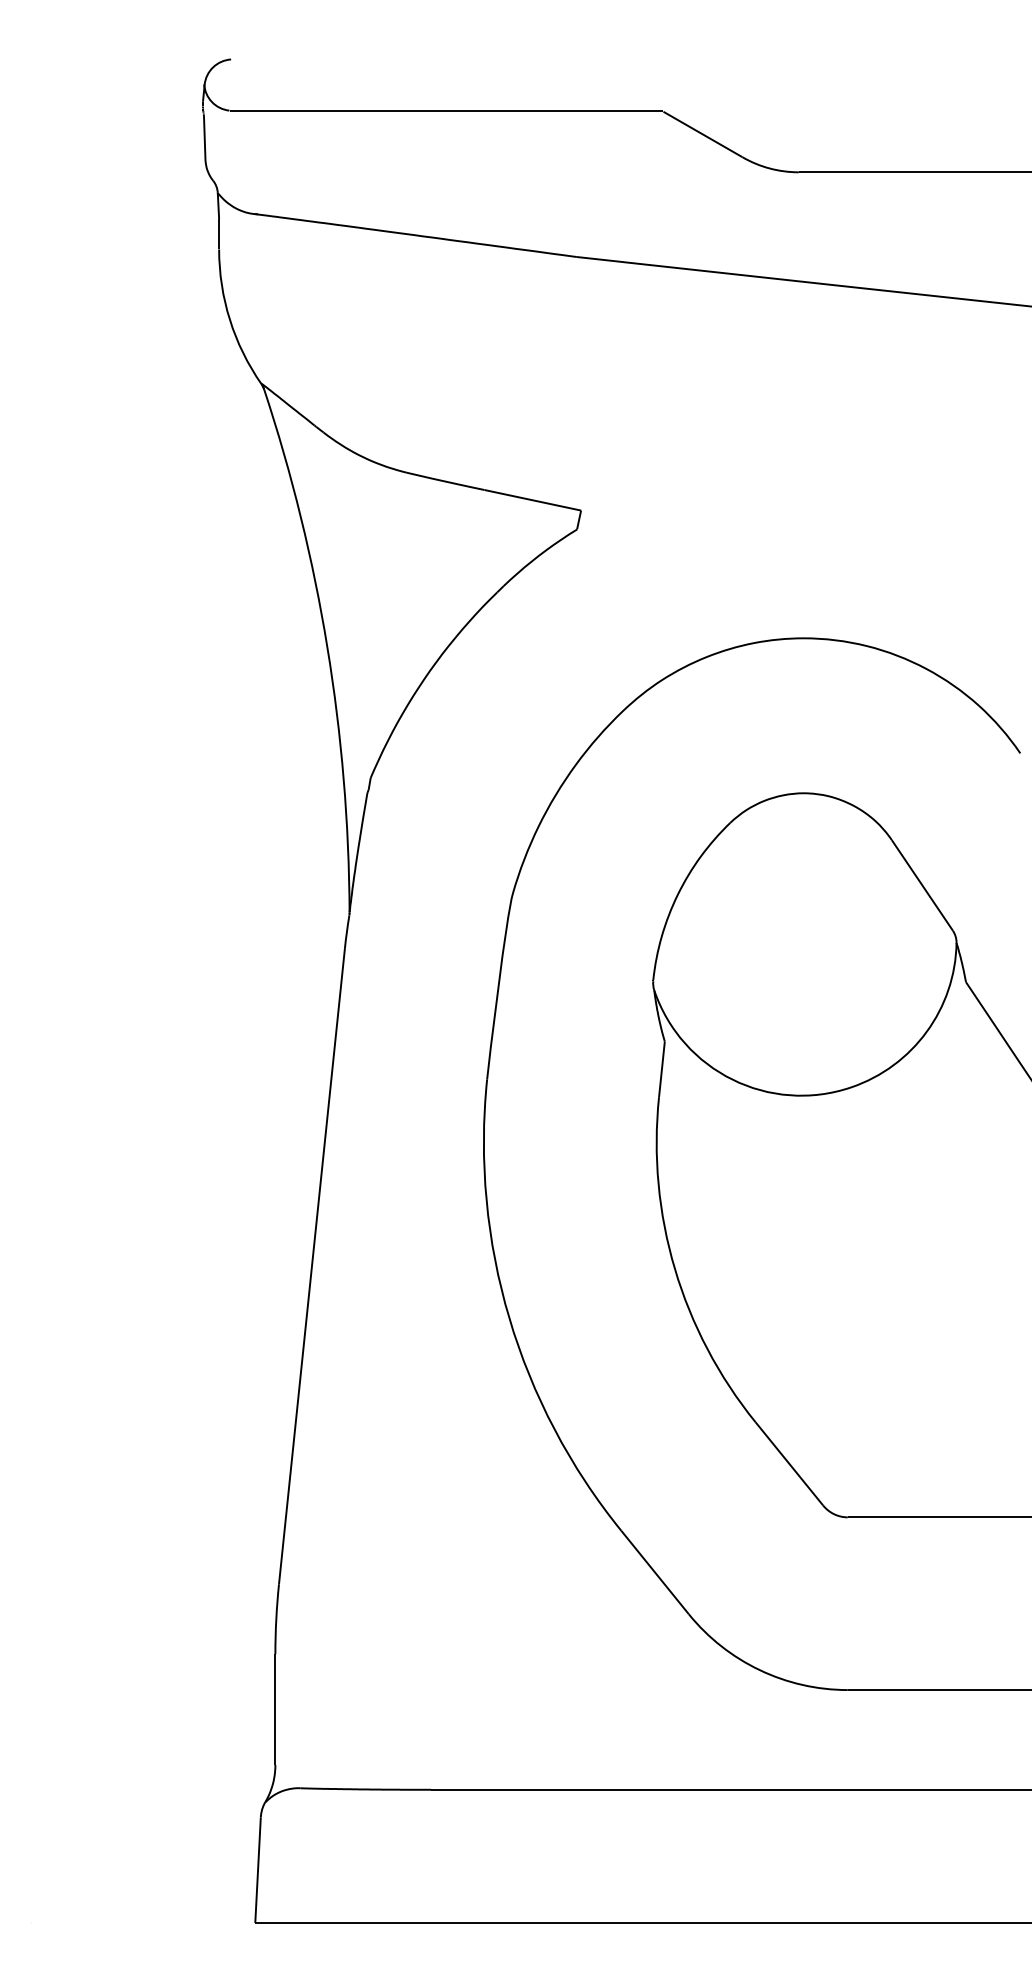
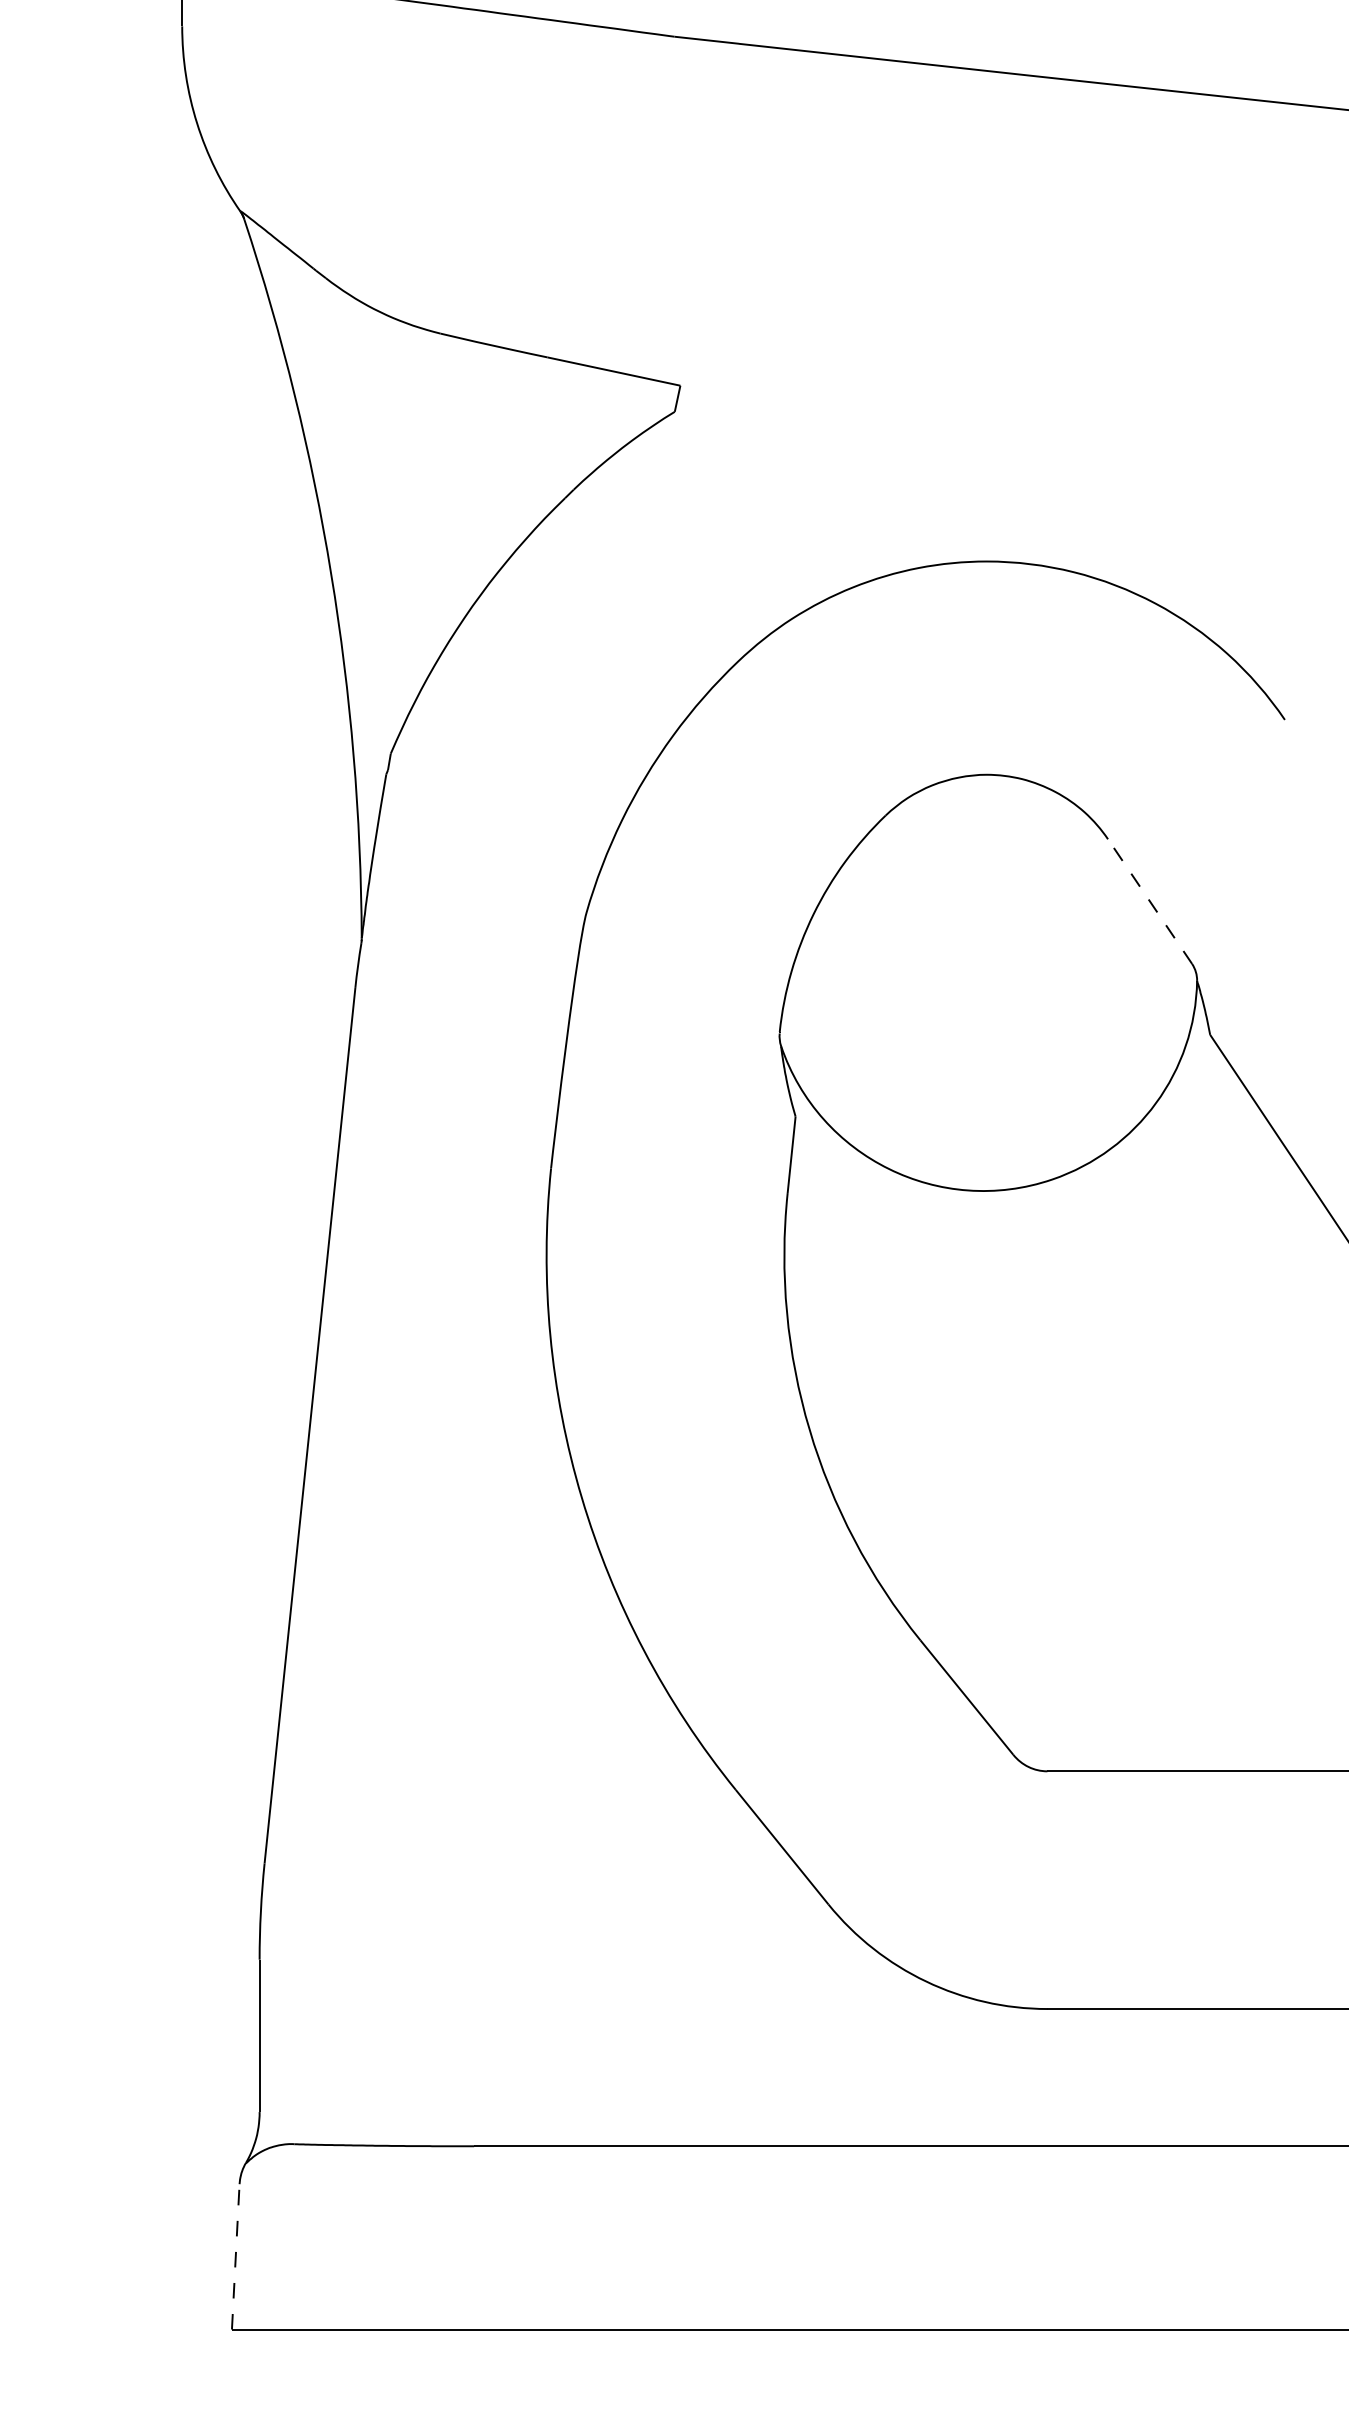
line: (922, 885) -> (1150, 901), solid -> dashed
line: (258, 1870) -> (236, 2257), solid -> dashed

